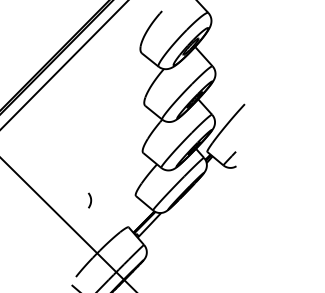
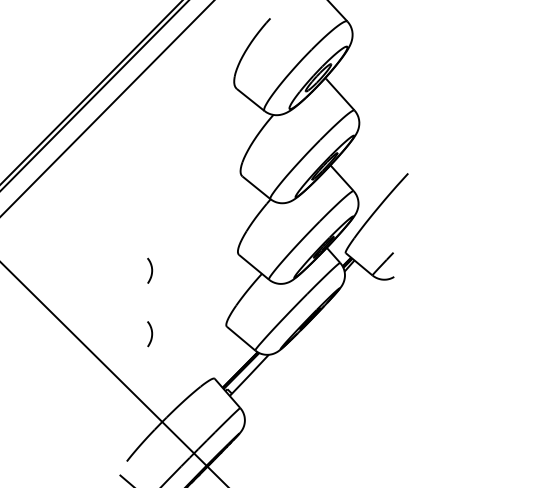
curve: (90, 162) -> (151, 270), added

